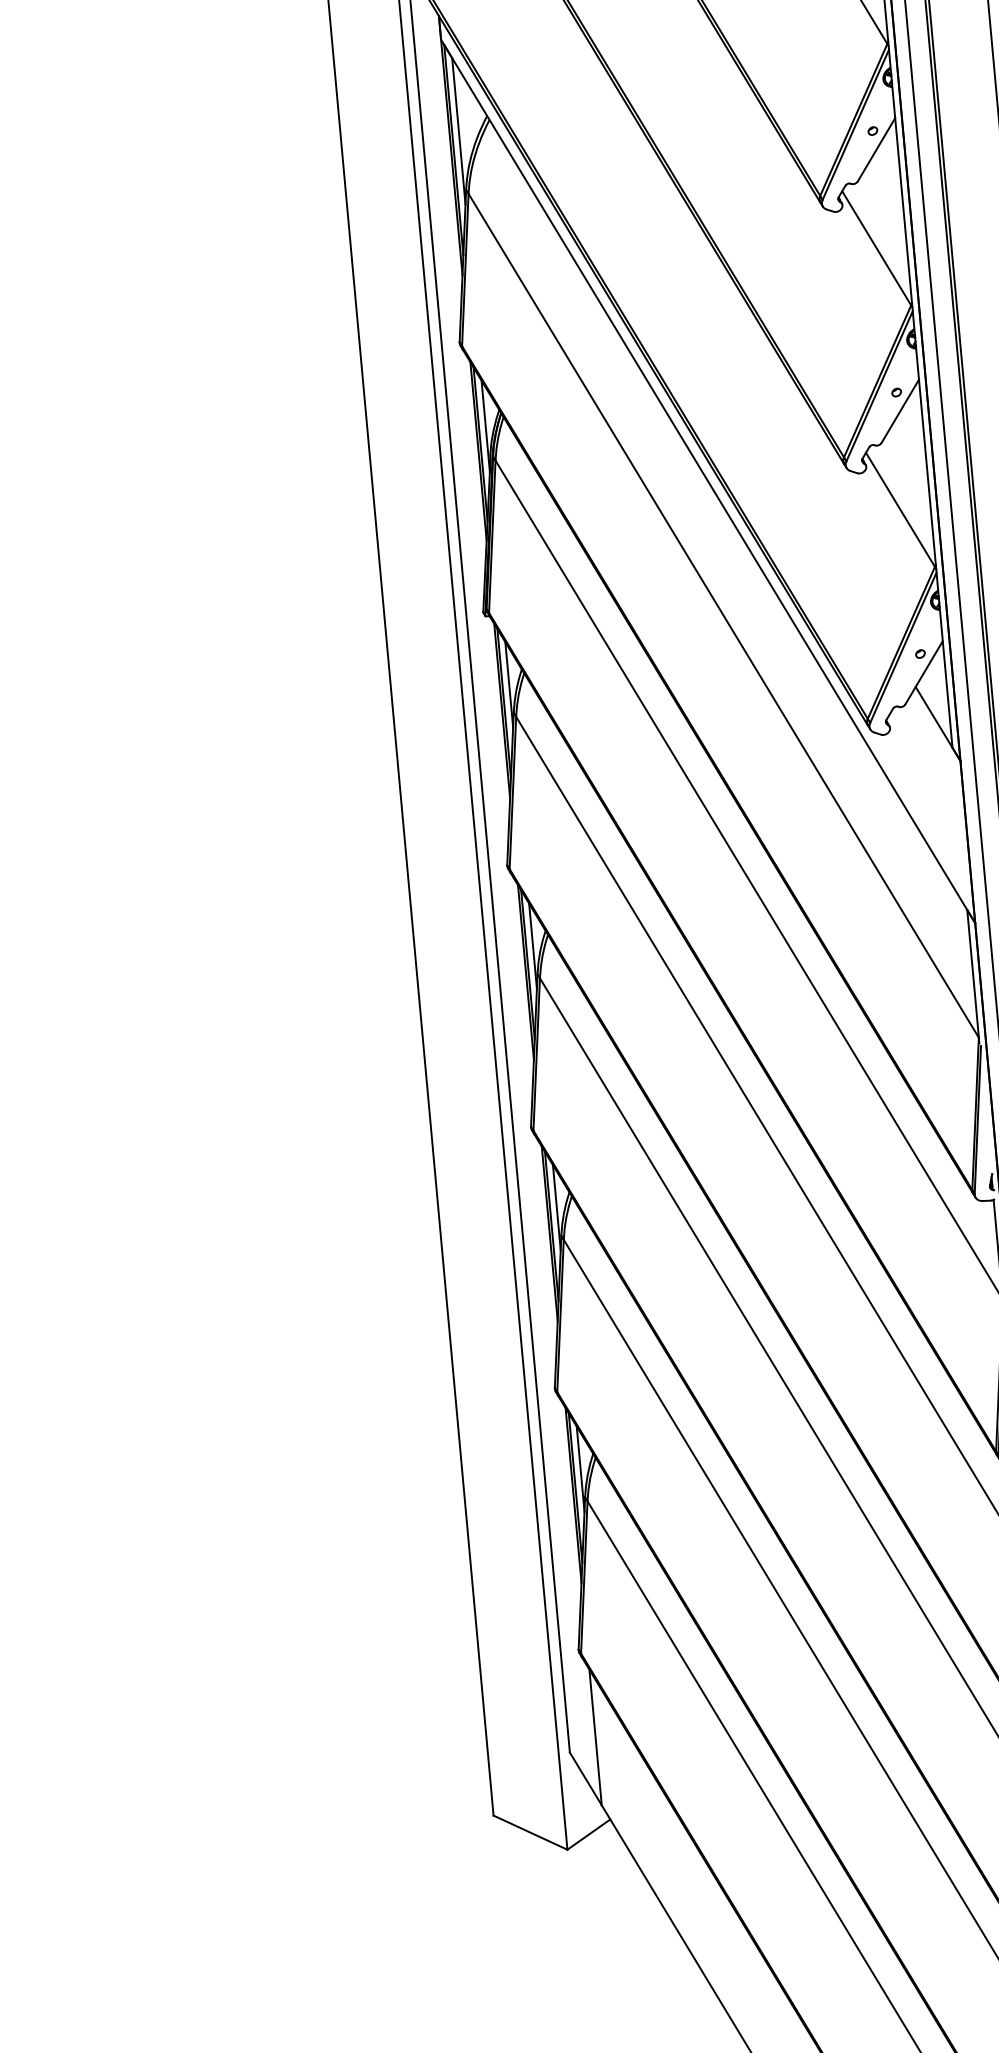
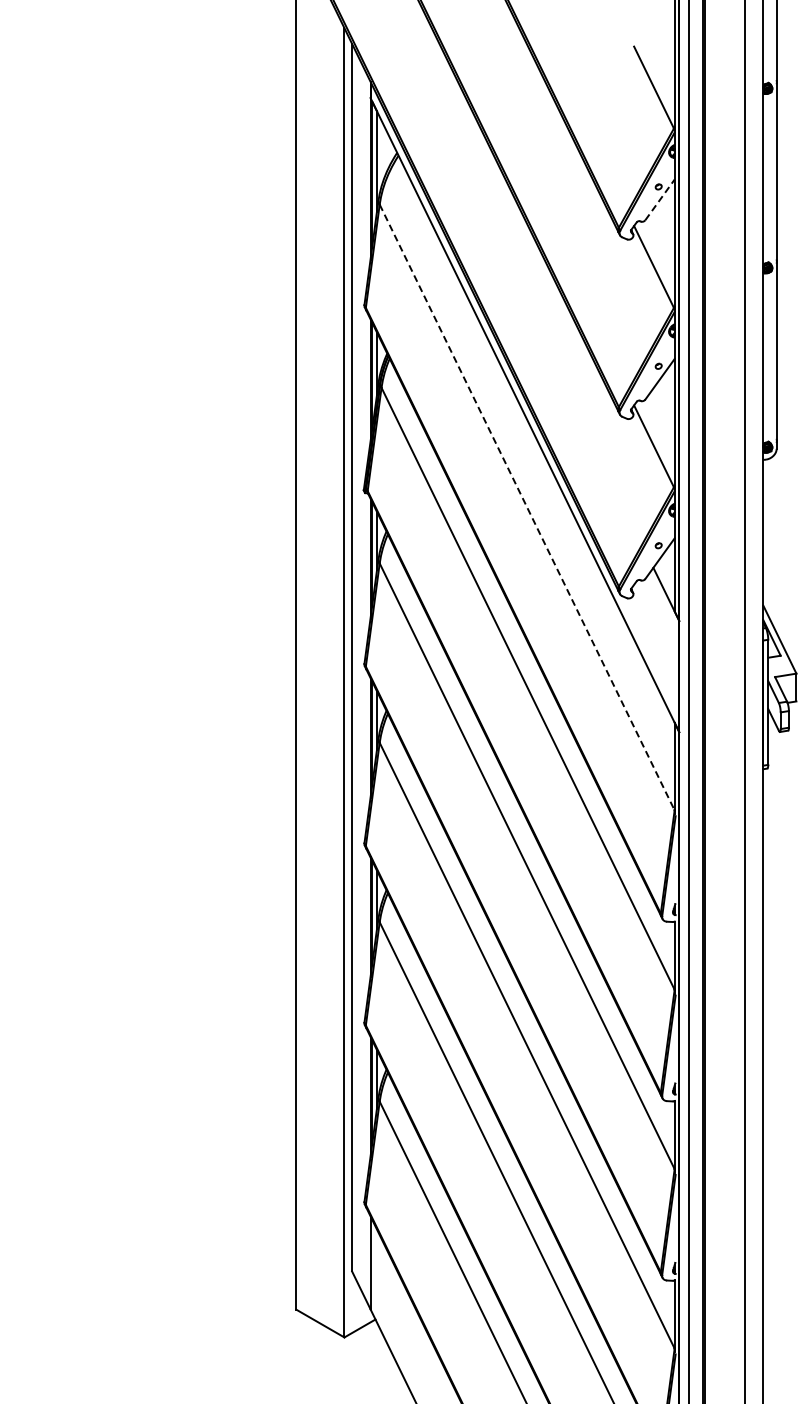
line: (877, 149) -> (660, 199), solid -> dashed
line: (724, 615) -> (527, 507), solid -> dashed

